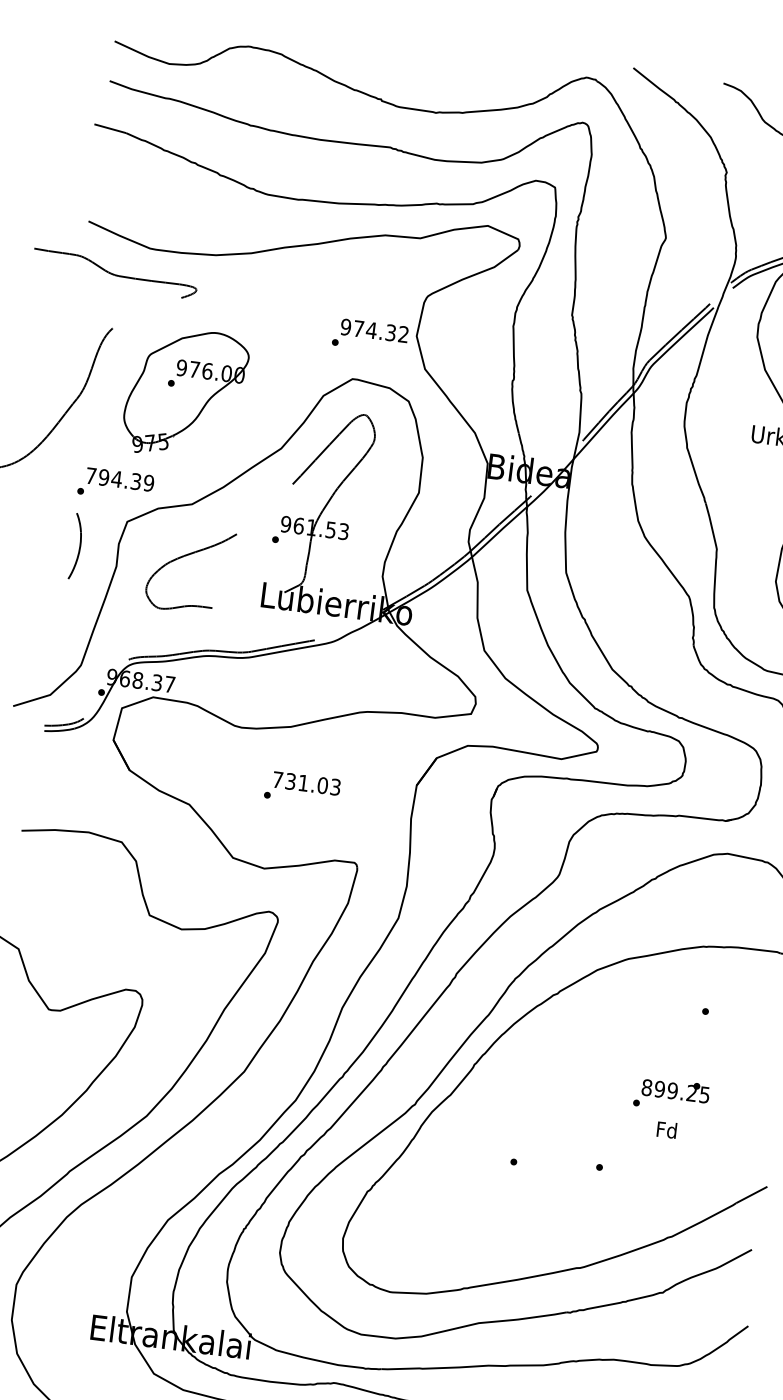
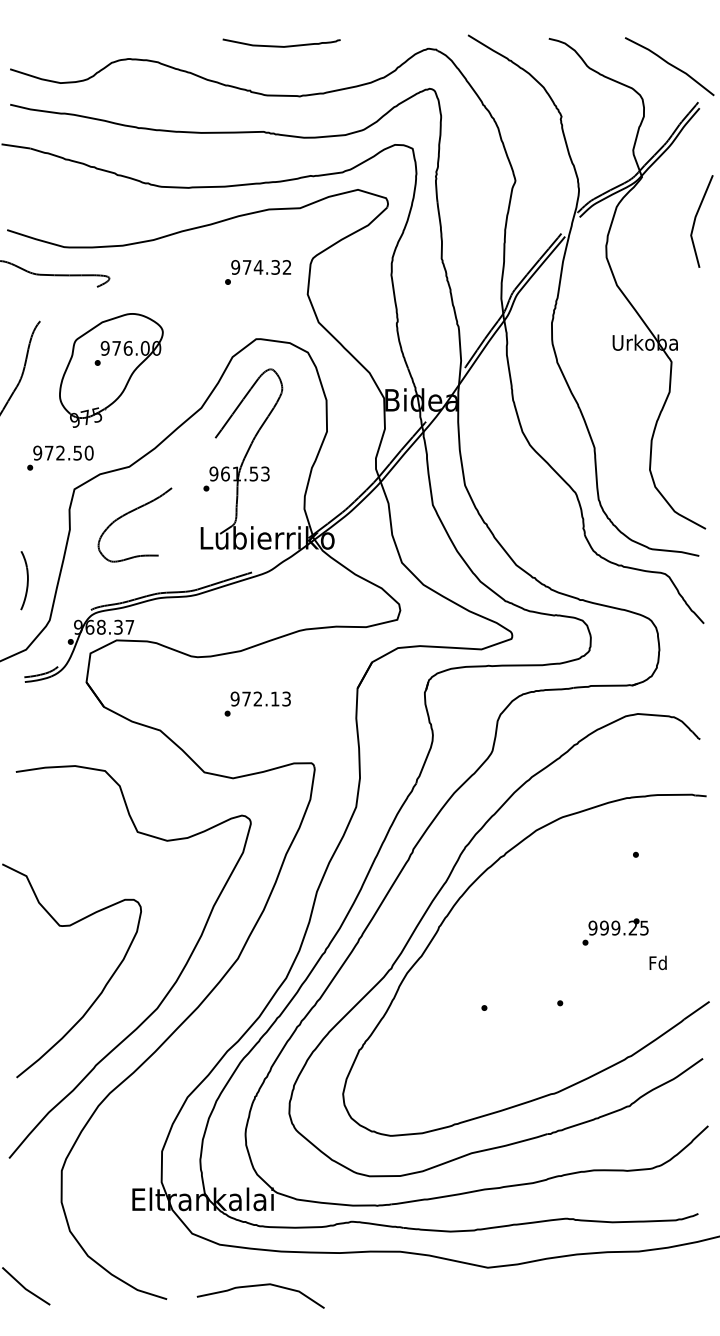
curve: (422, 53) -> (281, 45), added
text: (370, 336) -> (258, 272), moved
text: (120, 478) -> (63, 452), 794.39 -> 972.50
part: (76, 546) -> (24, 580), moved
text: (299, 782) -> (254, 698), 731.03 -> 972.13
text: (646, 1086) -> (592, 927), 899.25 -> 999.25
text: (666, 1129) -> (657, 962), moved

